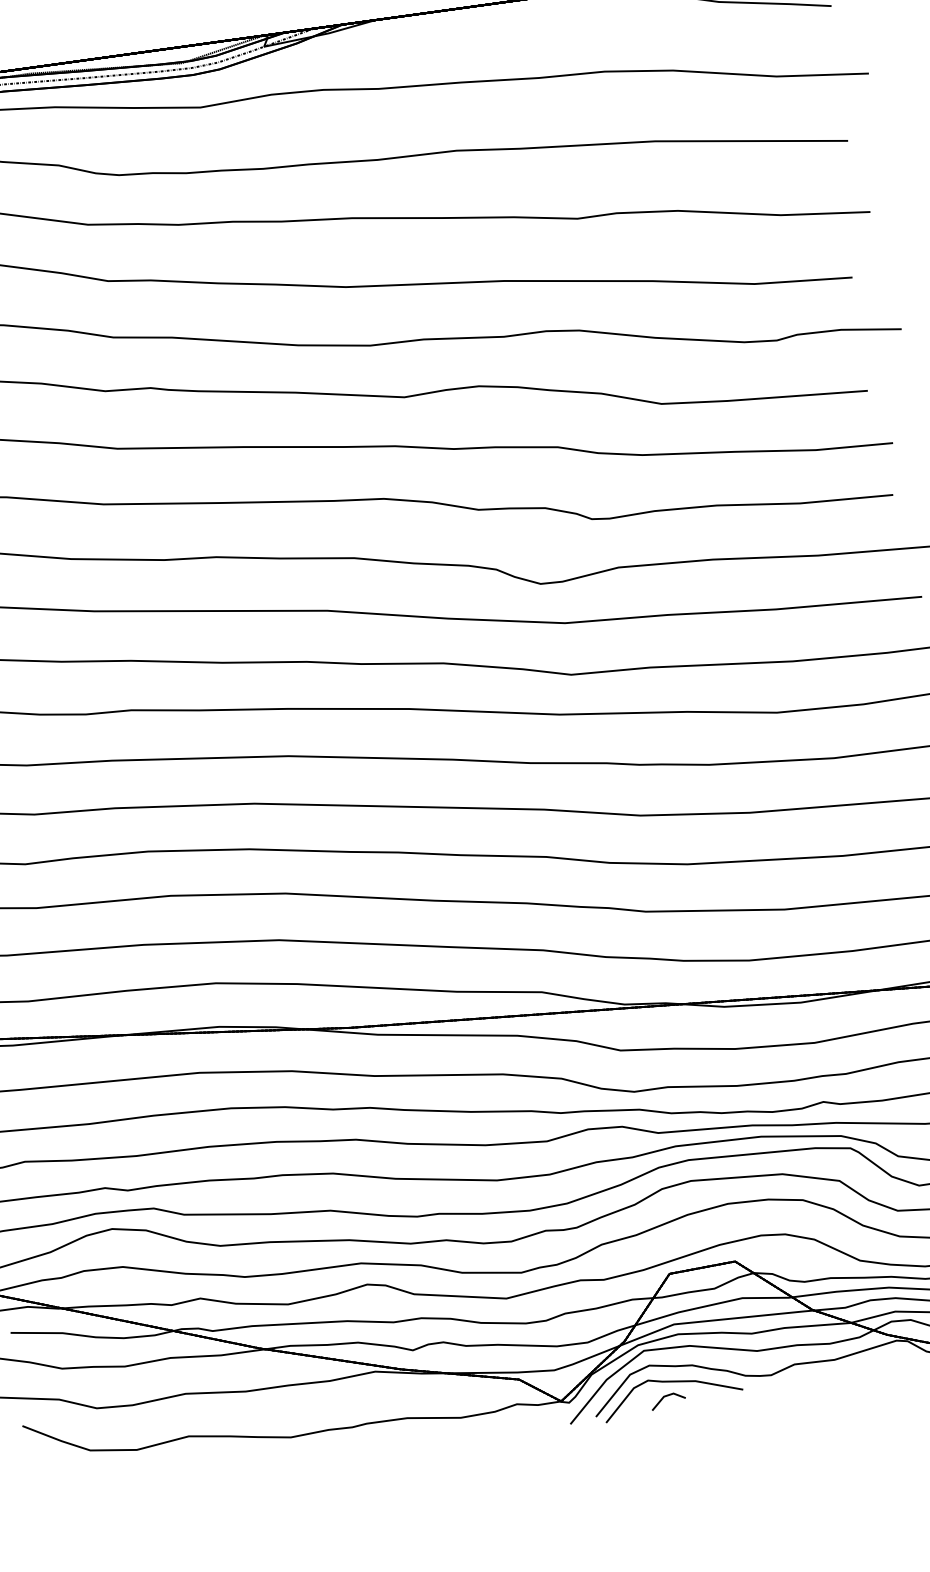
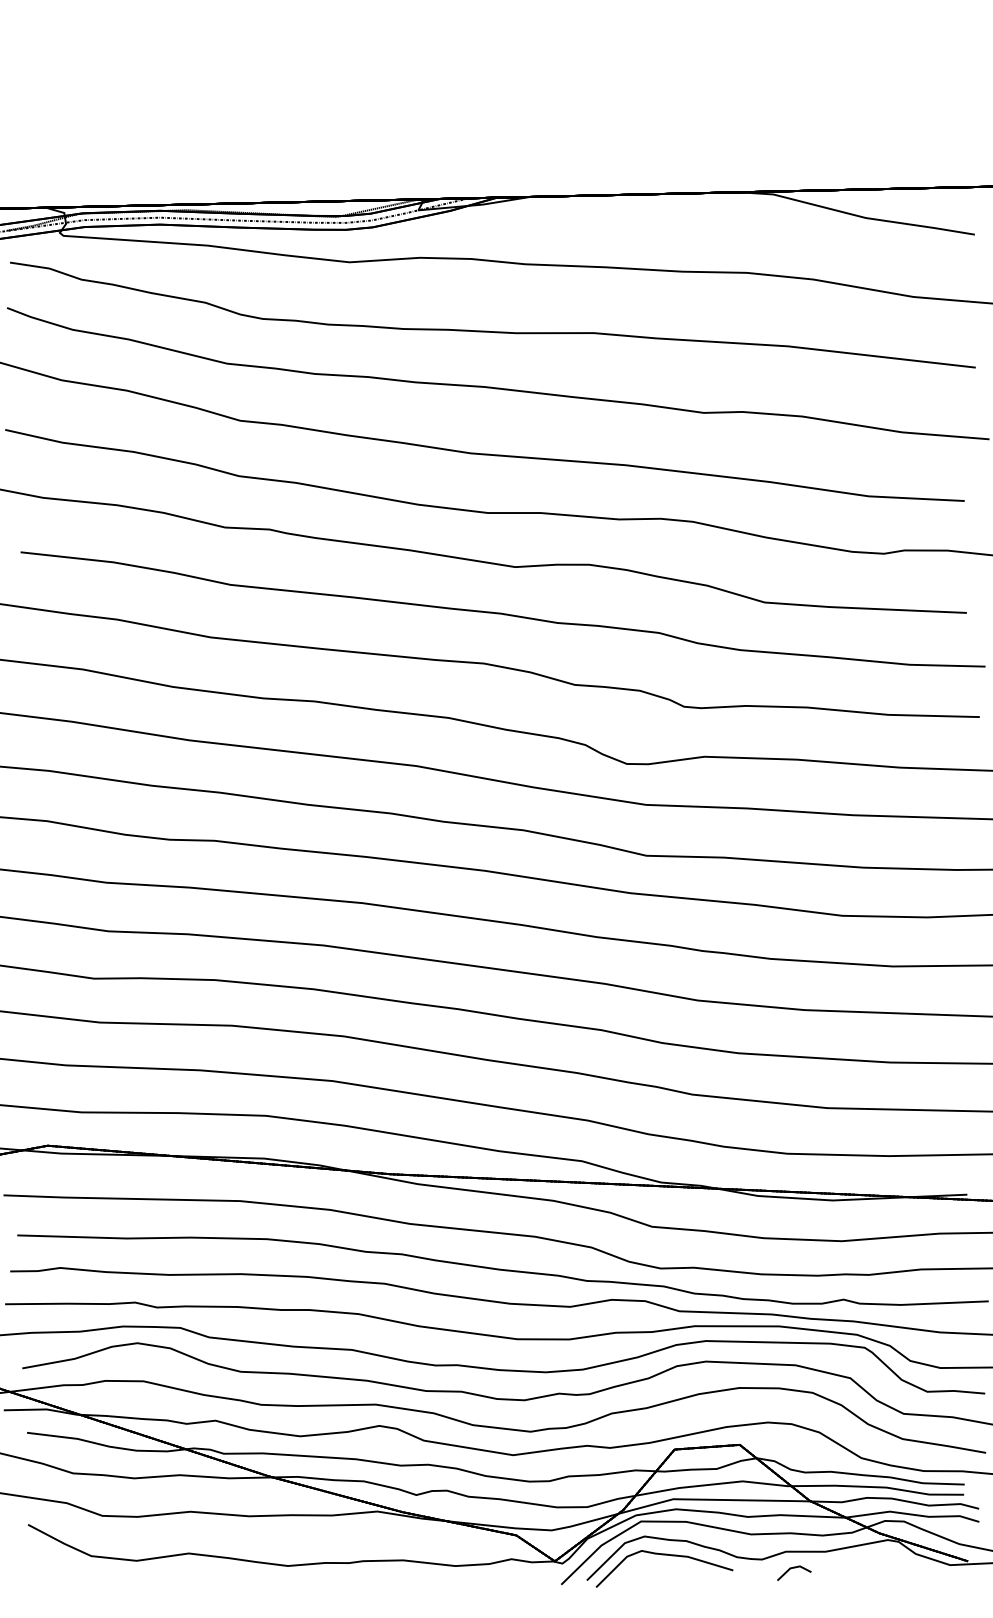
line: (668, 1396) -> (794, 1568), moved

